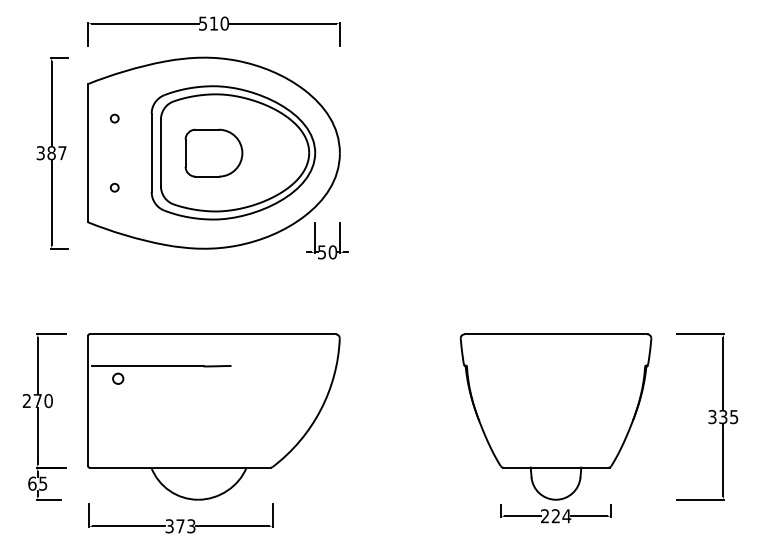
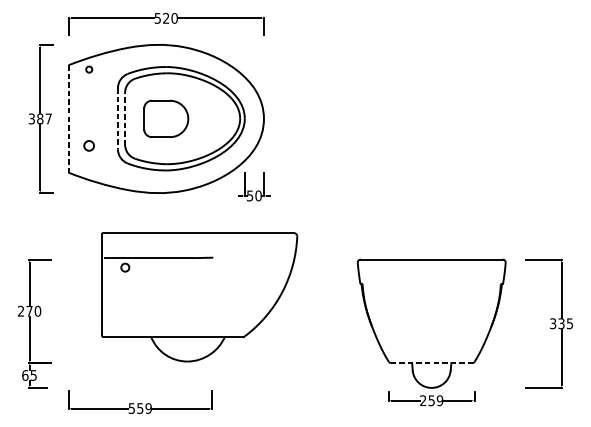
text: (213, 23) -> (165, 18), 510 -> 520
circle: (114, 118) -> (89, 69), moved
line: (88, 153) -> (68, 119), solid -> dashed
line: (151, 153) -> (117, 119), solid -> dashed
line: (160, 153) -> (124, 119), solid -> dashed
circle: (114, 187) -> (89, 145), size x1.6
part: (213, 416) -> (199, 296), moved
line: (557, 467) -> (432, 362), solid -> dashed
text: (561, 516) -> (435, 400), 224 -> 259
text: (180, 526) -> (140, 408), 373 -> 559

